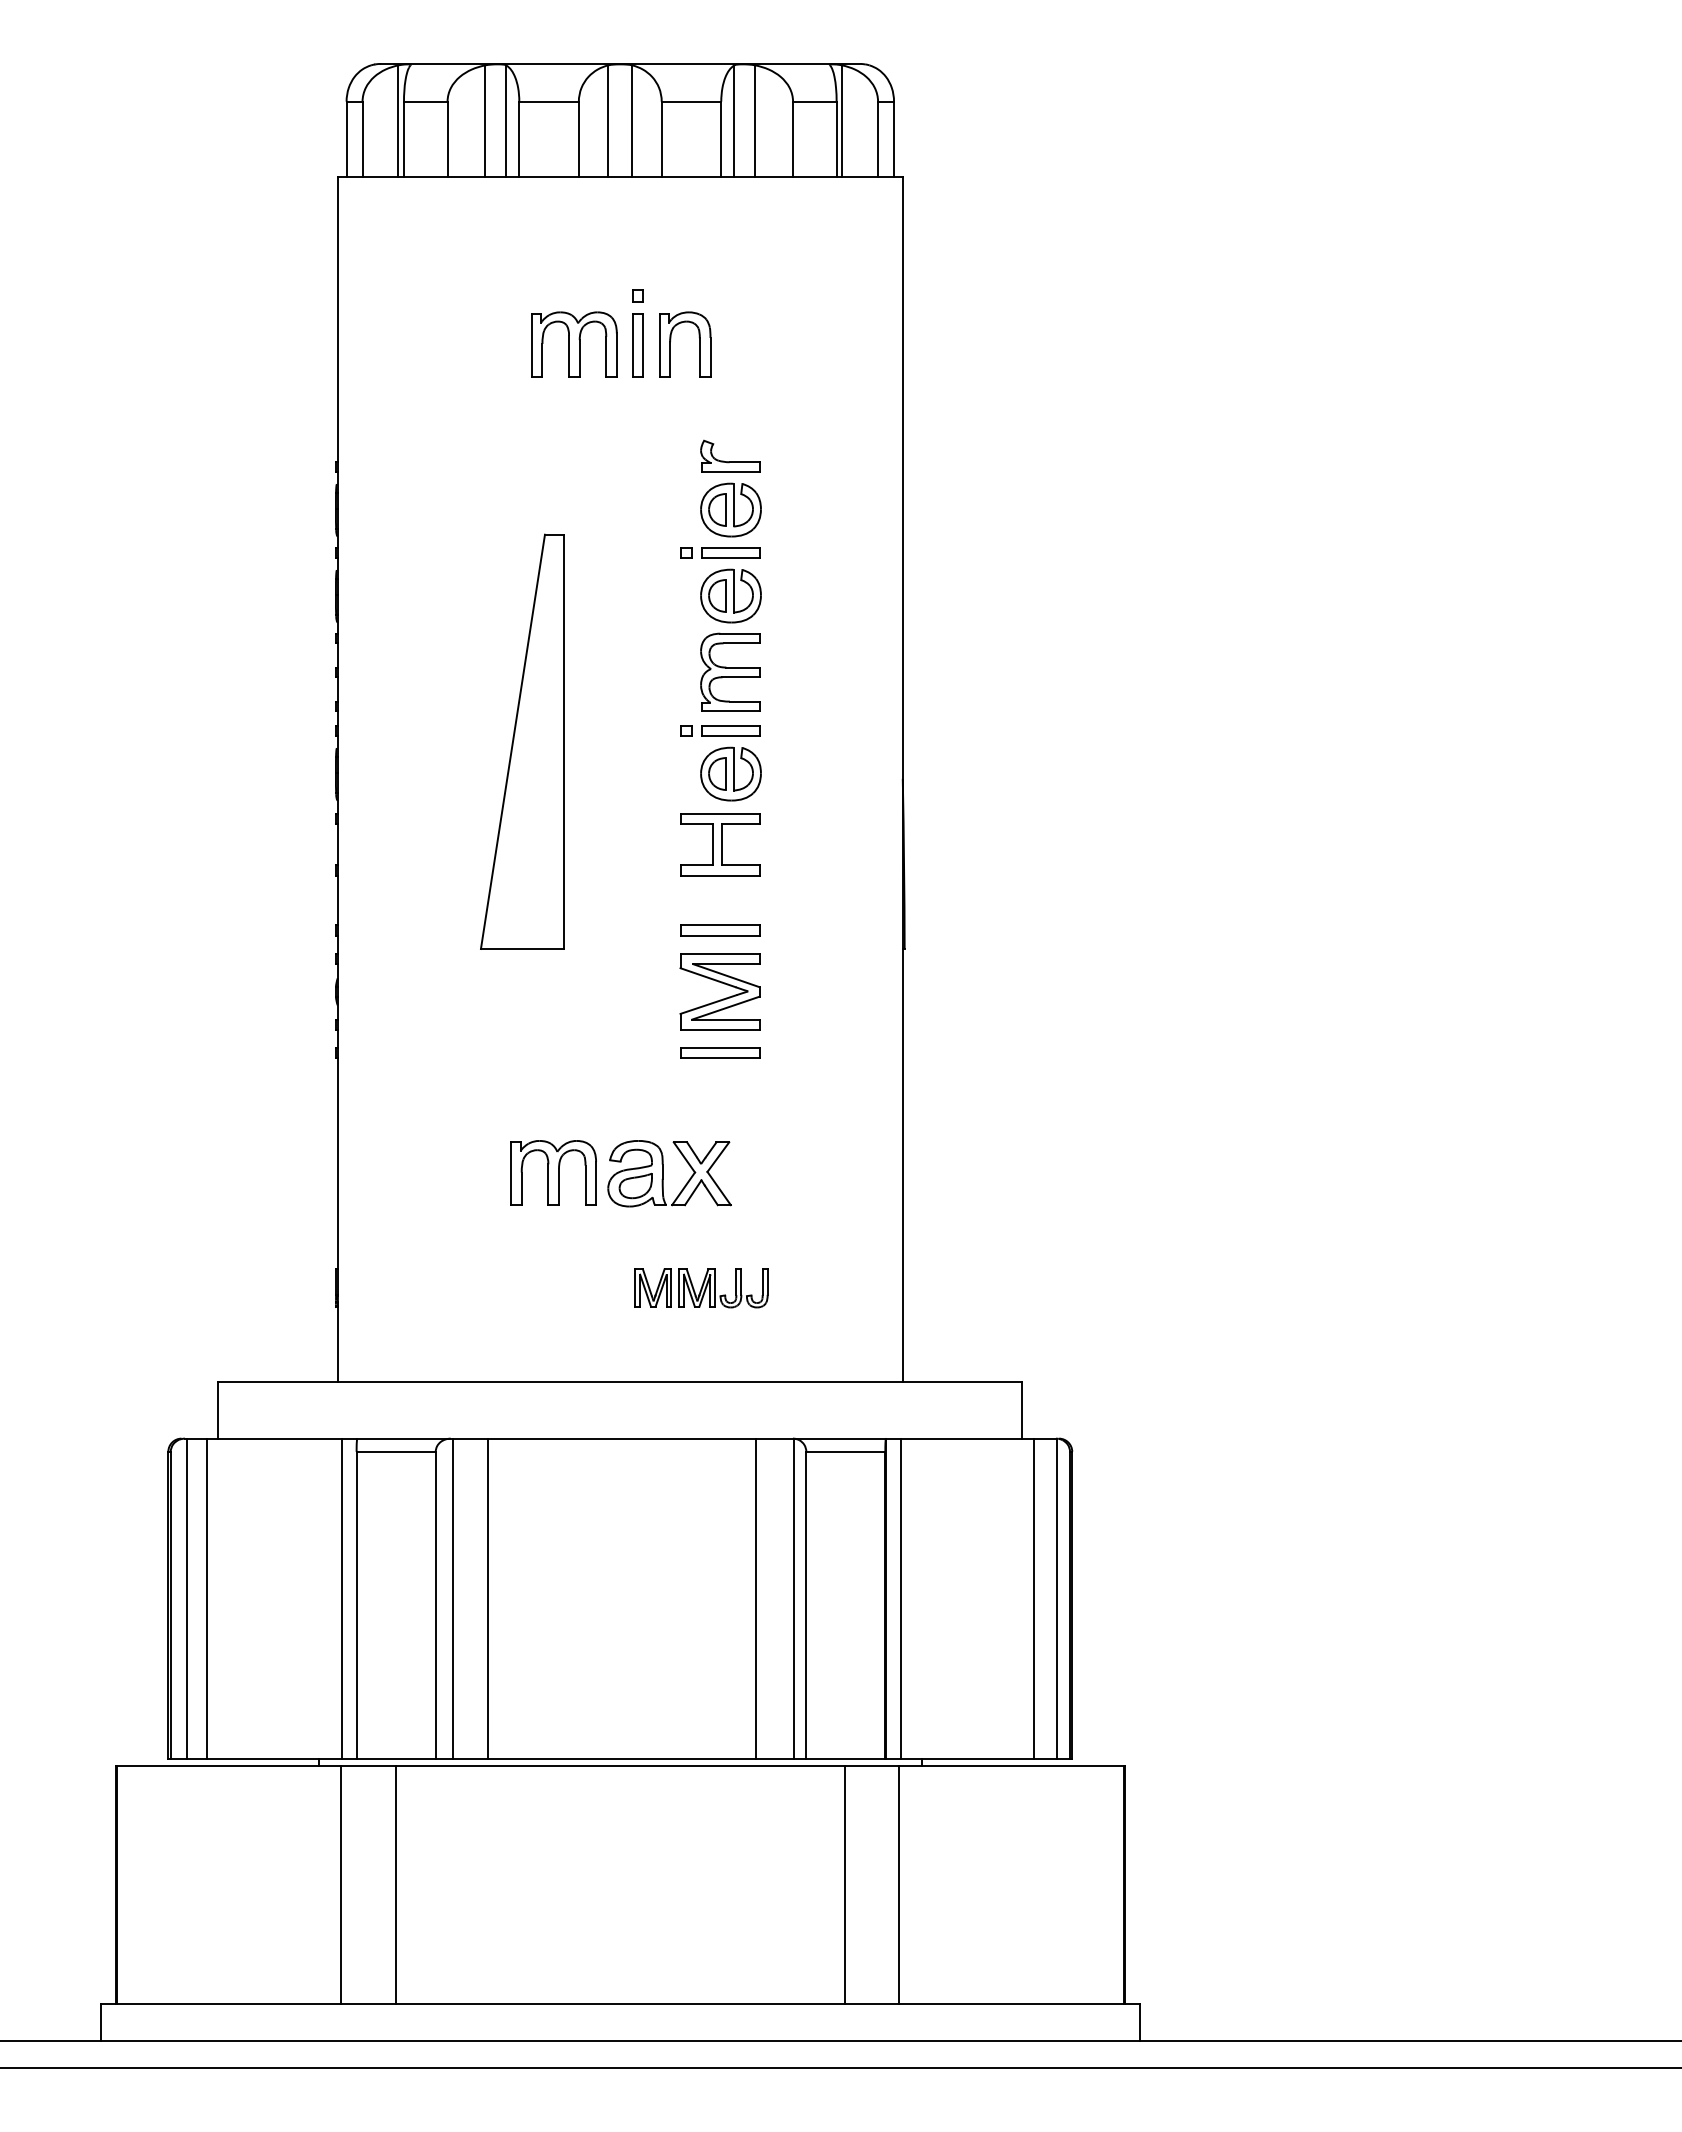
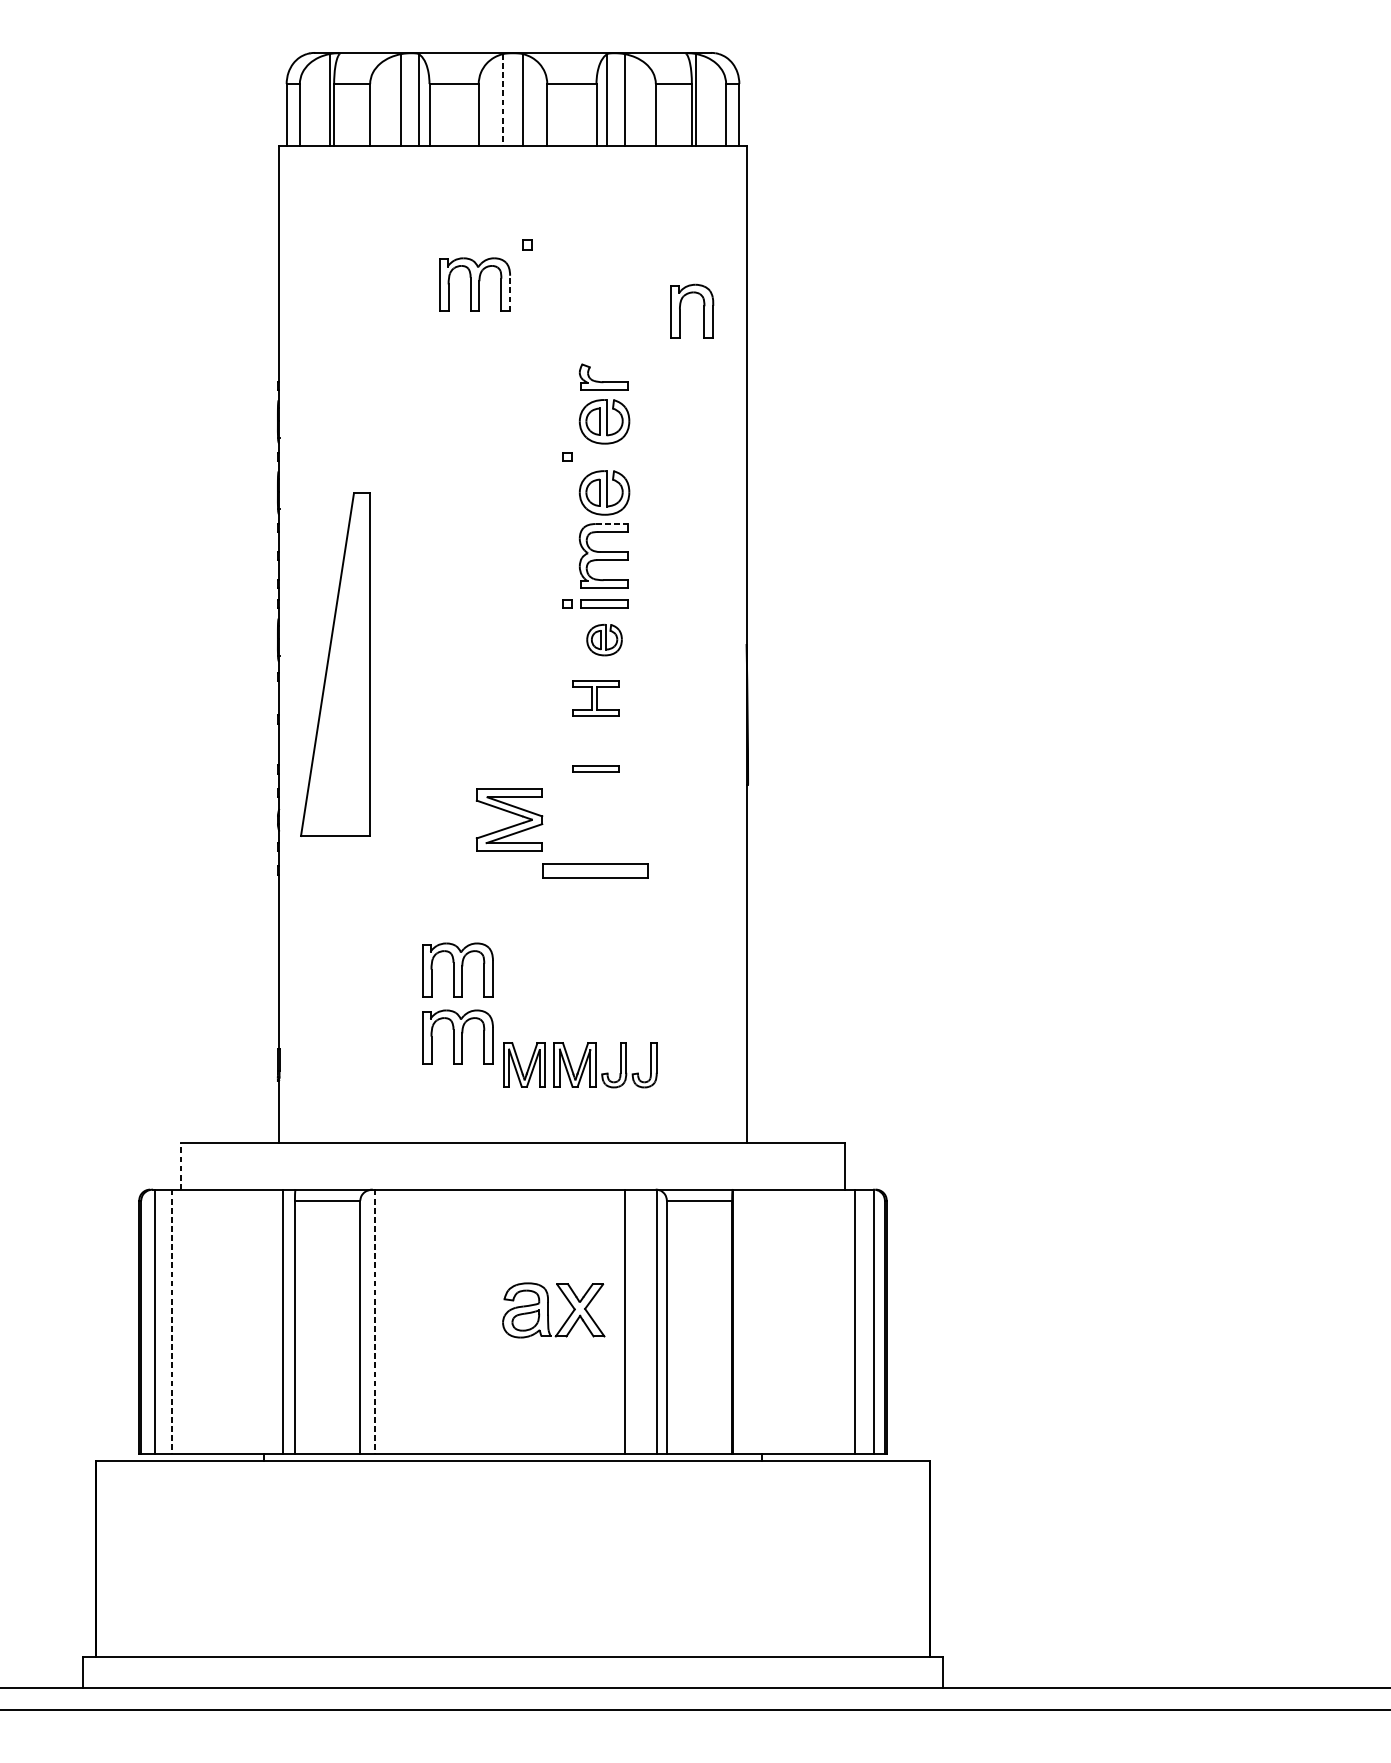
line: (608, 121) -> (503, 100), solid -> dashed
part: (699, 344) -> (704, 311), moved
part: (637, 345) -> (527, 285), removed
line: (616, 355) -> (509, 293), solid -> dashed
part: (730, 552) -> (604, 456), removed
line: (739, 633) -> (611, 523), solid -> dashed
part: (522, 741) -> (335, 664), moved
part: (730, 773) -> (604, 639), size x0.7
part: (720, 844) -> (595, 698), size x0.7
part: (720, 930) -> (595, 769), size x0.7
part: (722, 998) -> (511, 825), moved
part: (720, 1052) -> (595, 870), size x1.6
part: (669, 1173) -> (553, 1310), moved
part: (553, 1253) -> (457, 1036), added
part: (701, 1288) -> (580, 1065), size x1.4
line: (218, 1409) -> (180, 1165), solid -> dashed
line: (488, 1598) -> (404, 1321), removed
line: (901, 1598) -> (745, 1321), removed
line: (207, 1599) -> (171, 1322), solid -> dashed
line: (452, 1599) -> (374, 1322), solid -> dashed
line: (341, 1884) -> (282, 1558), removed
line: (395, 1884) -> (327, 1558), removed
line: (844, 1884) -> (698, 1558), removed
line: (899, 1884) -> (743, 1558), removed

